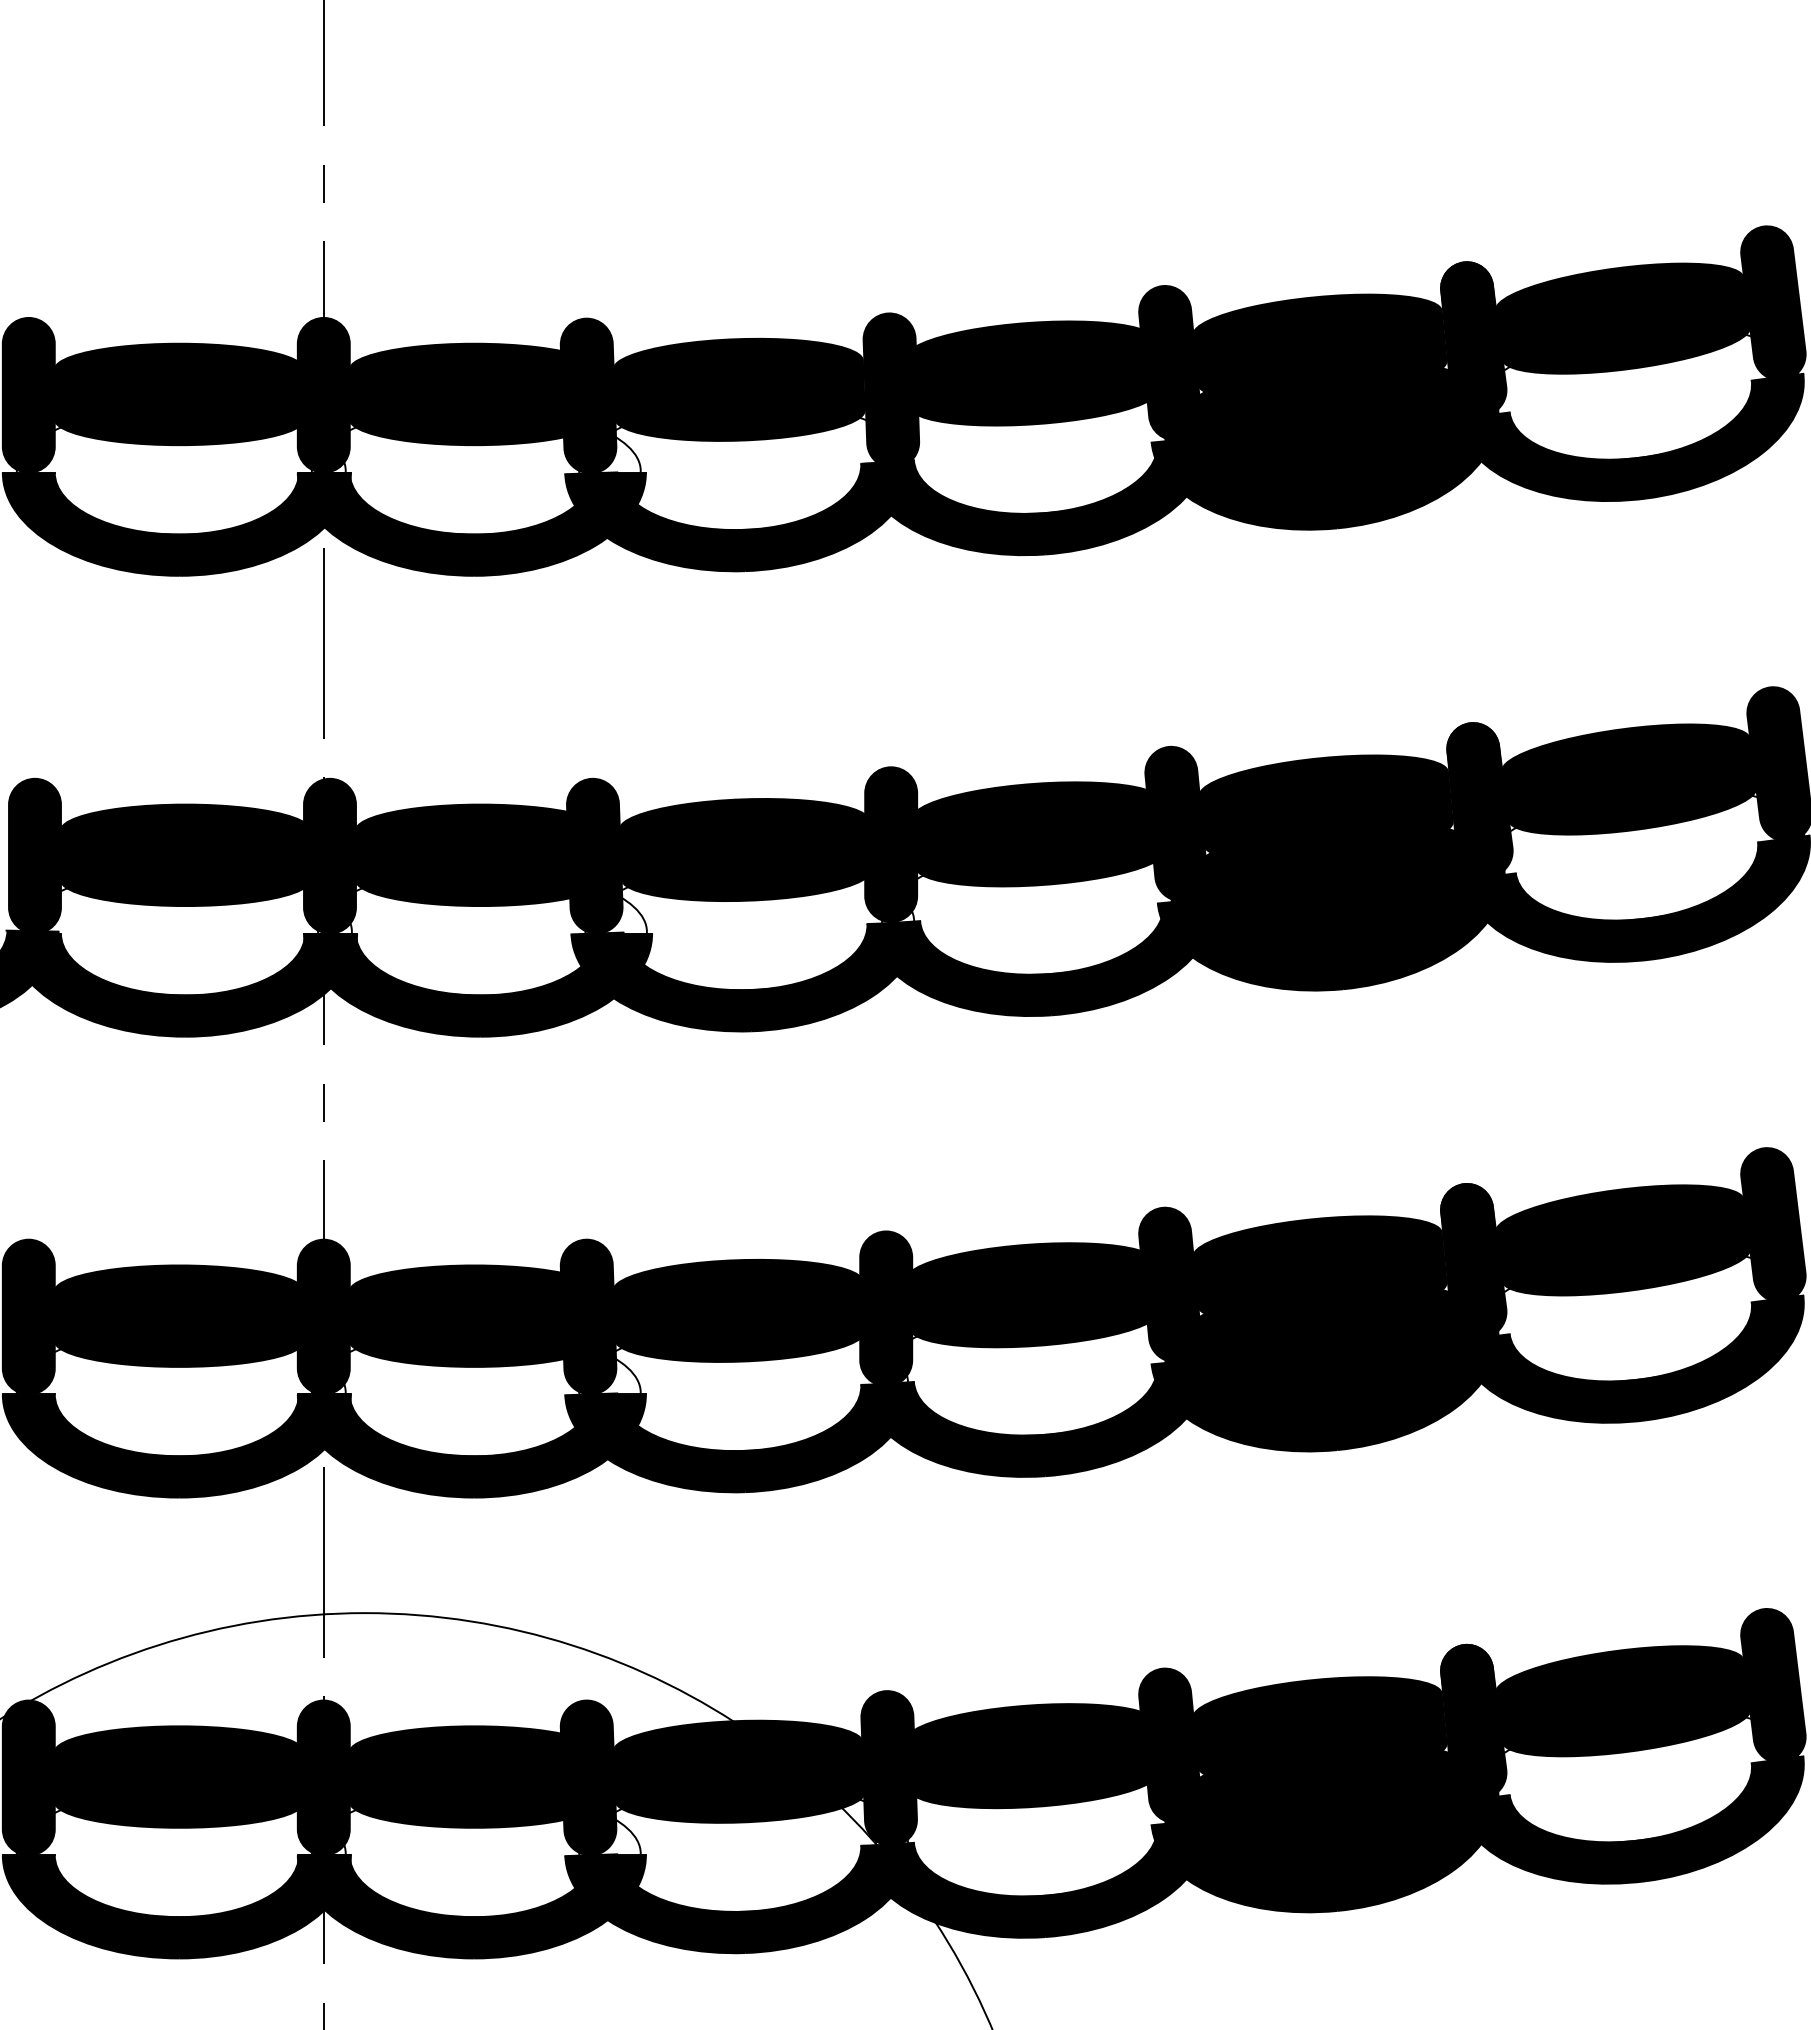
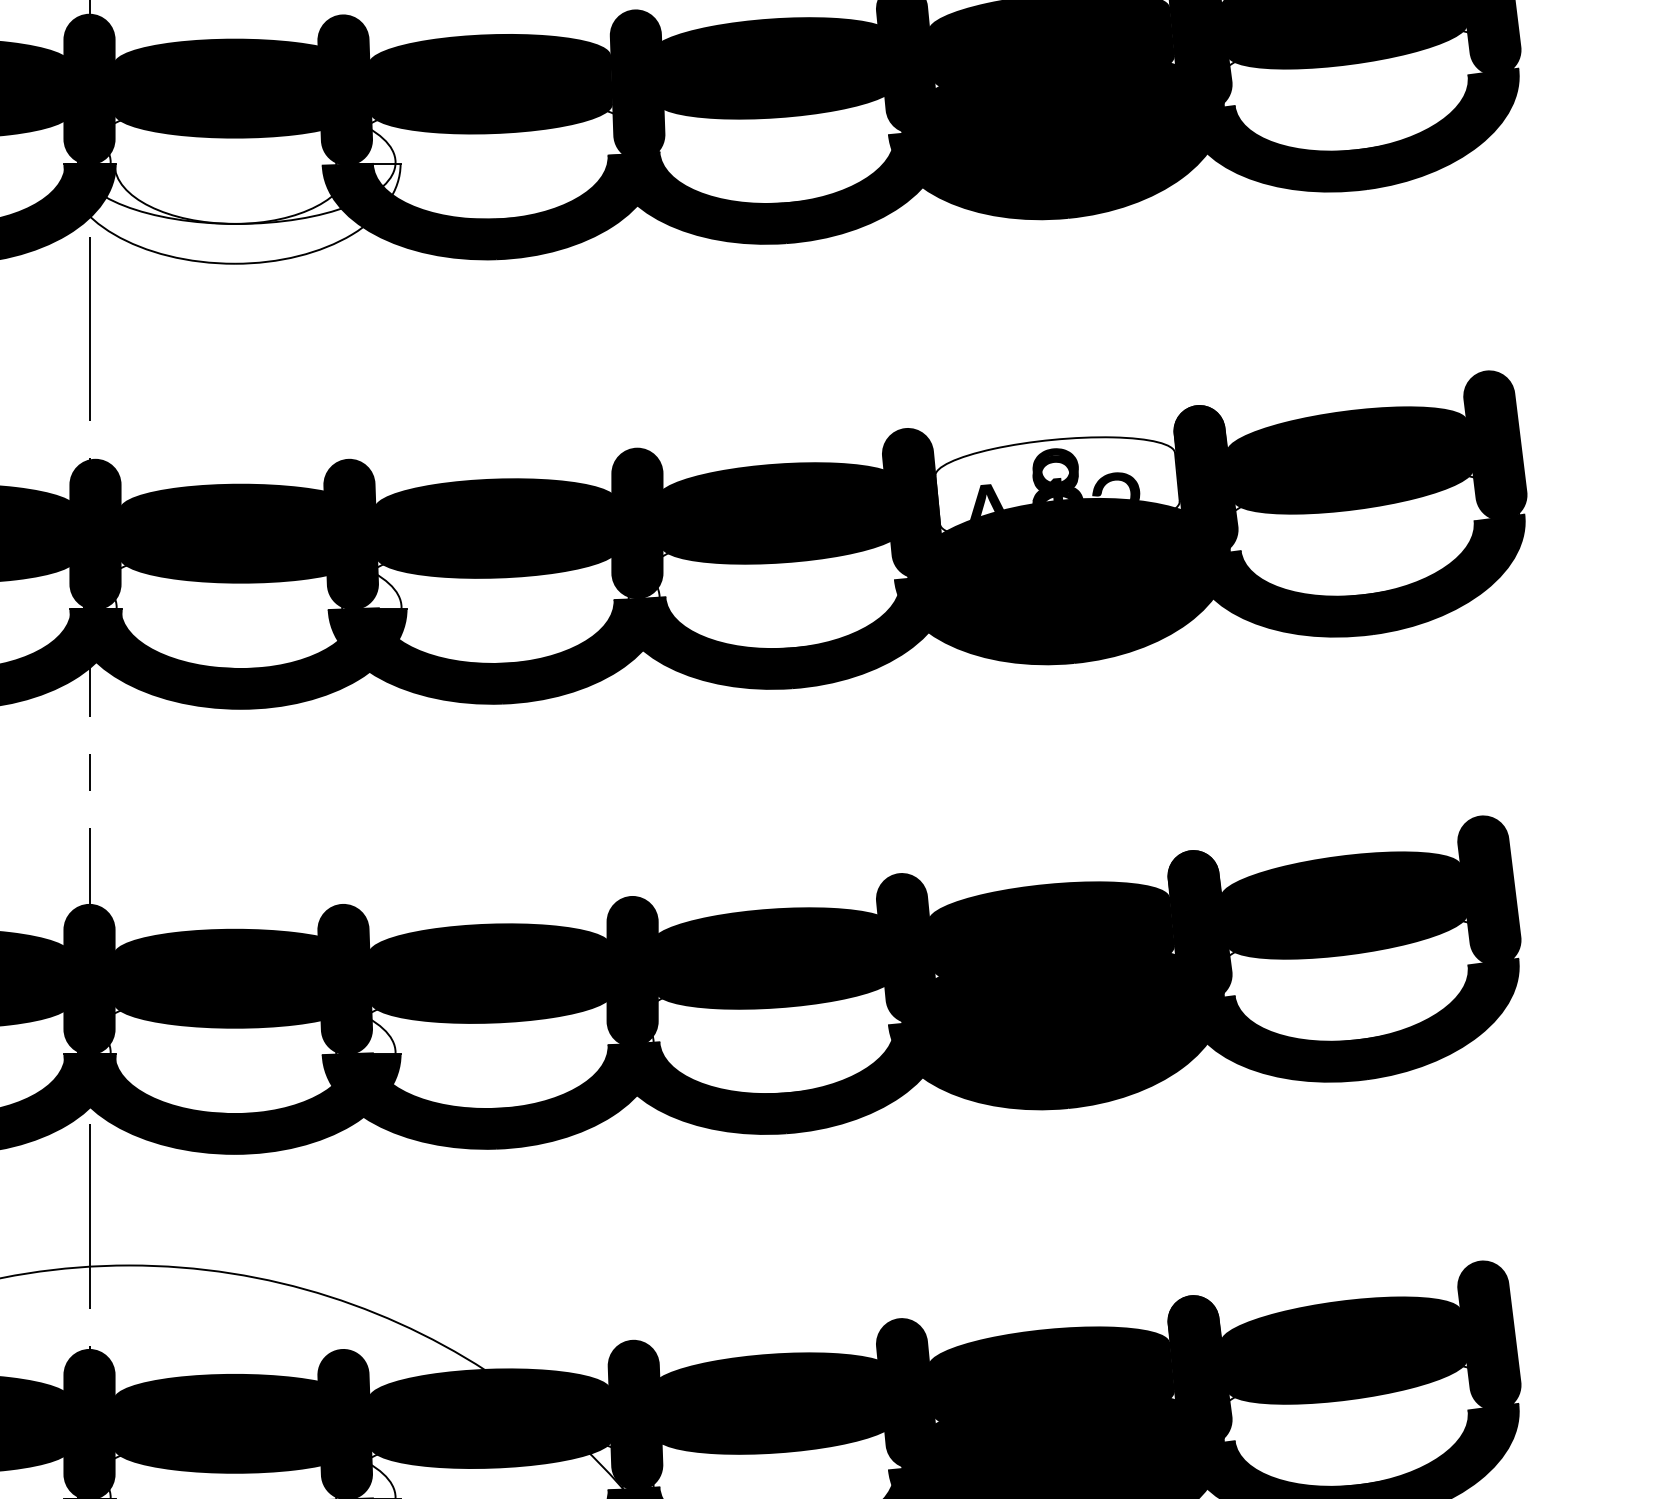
fill: (471, 523) -> (232, 213), removed
fill: (1325, 808) -> (1056, 488), removed

